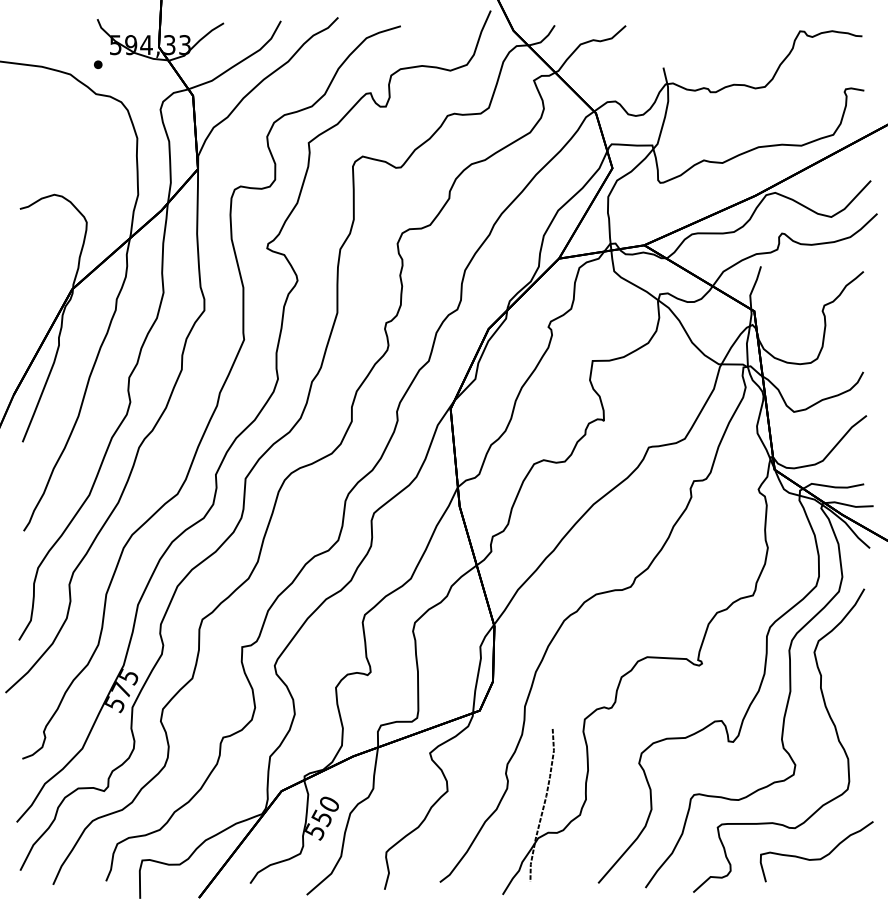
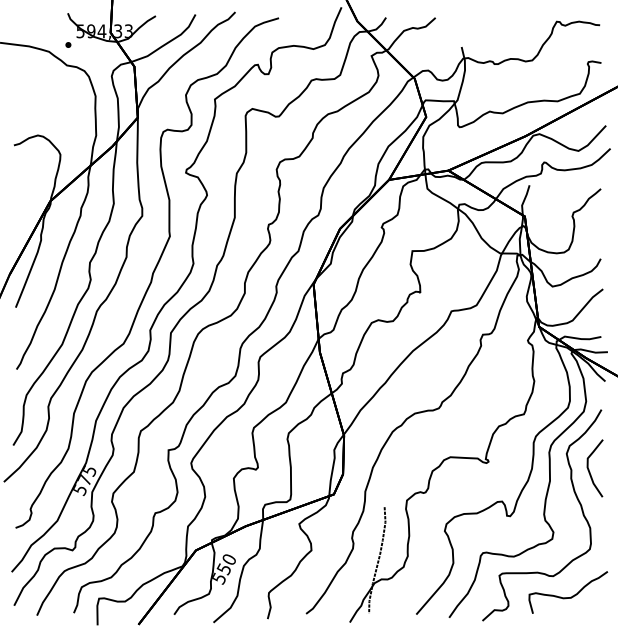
curve: (848, 677) -> (590, 471), added

